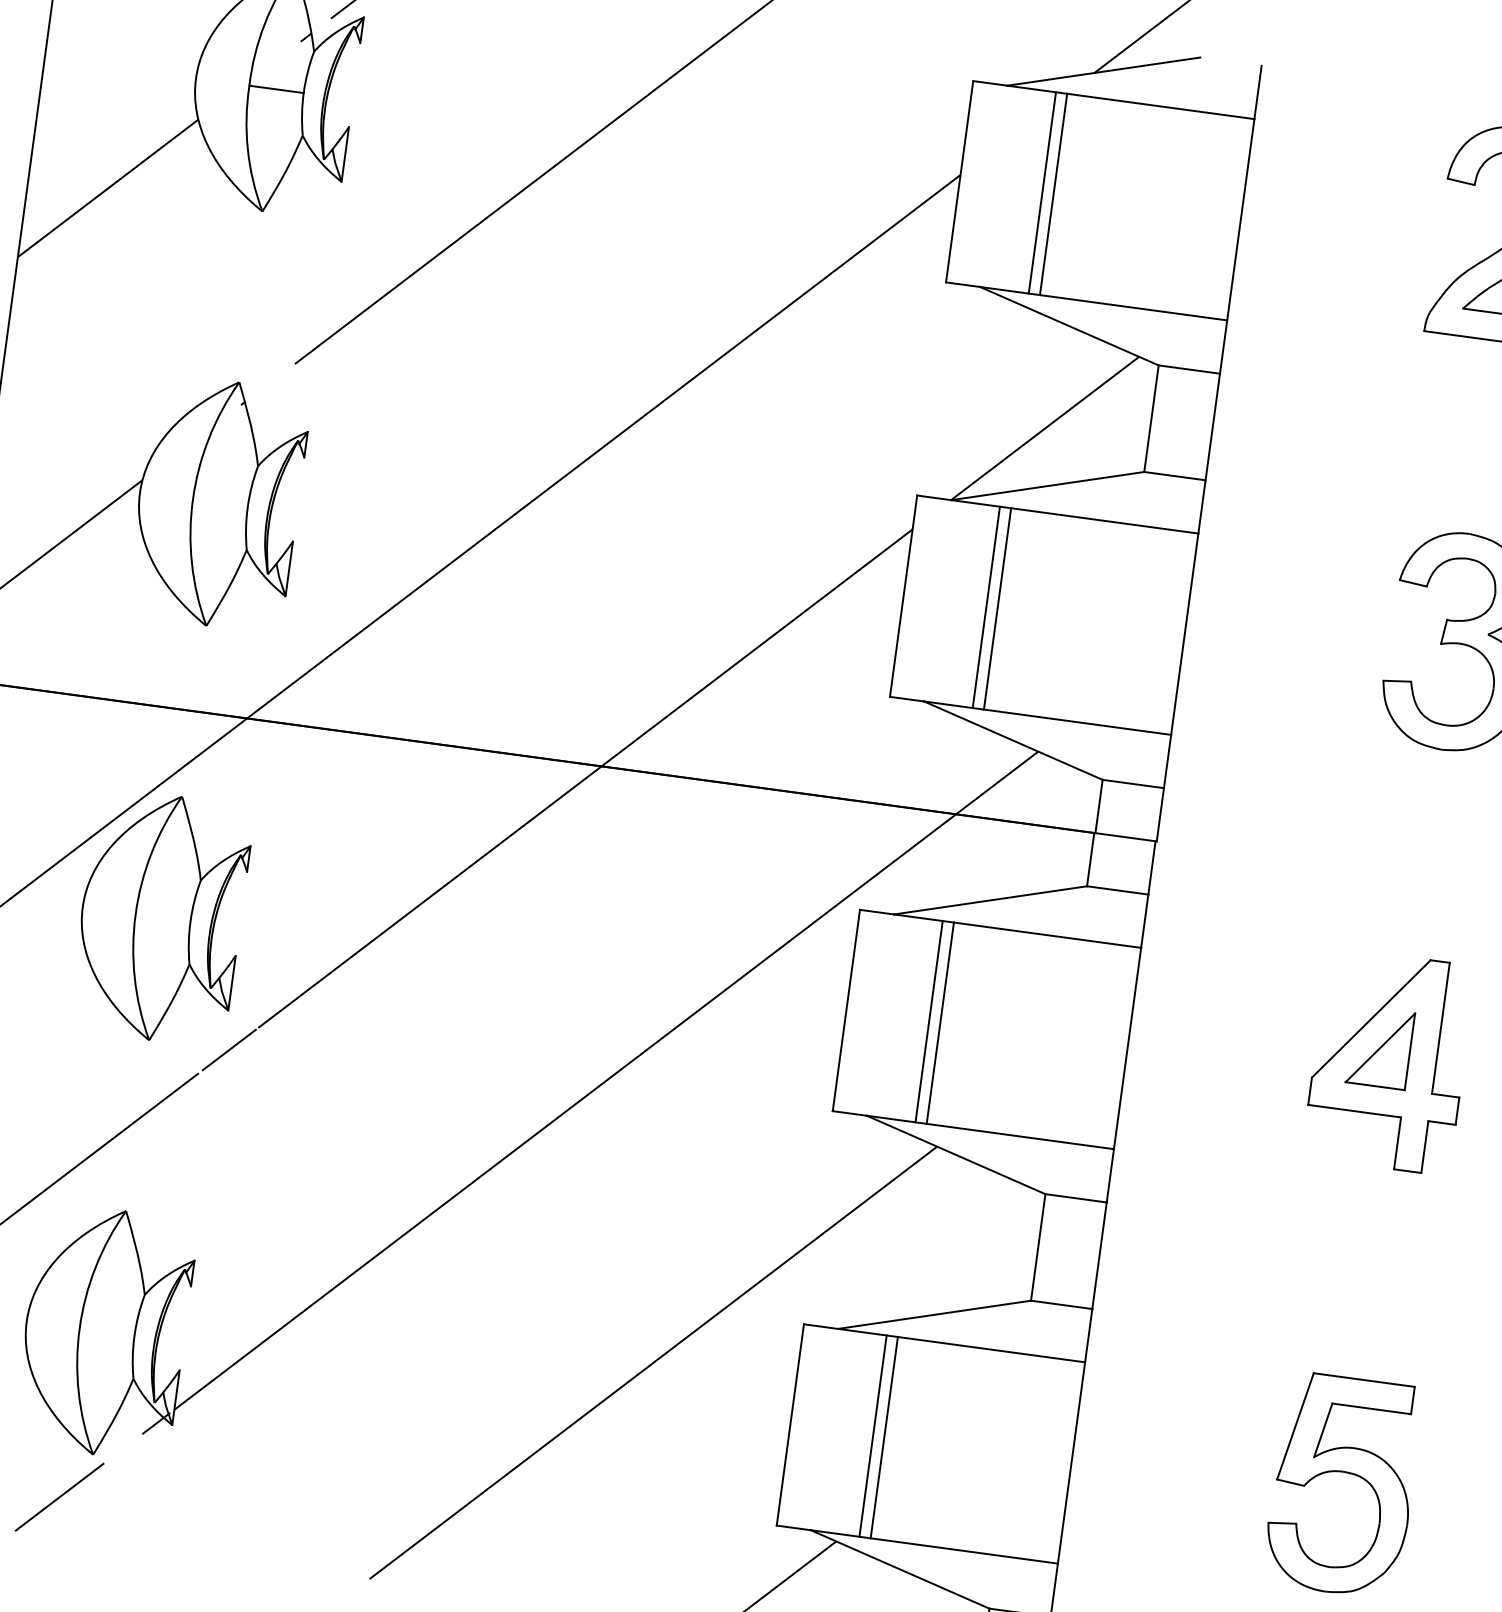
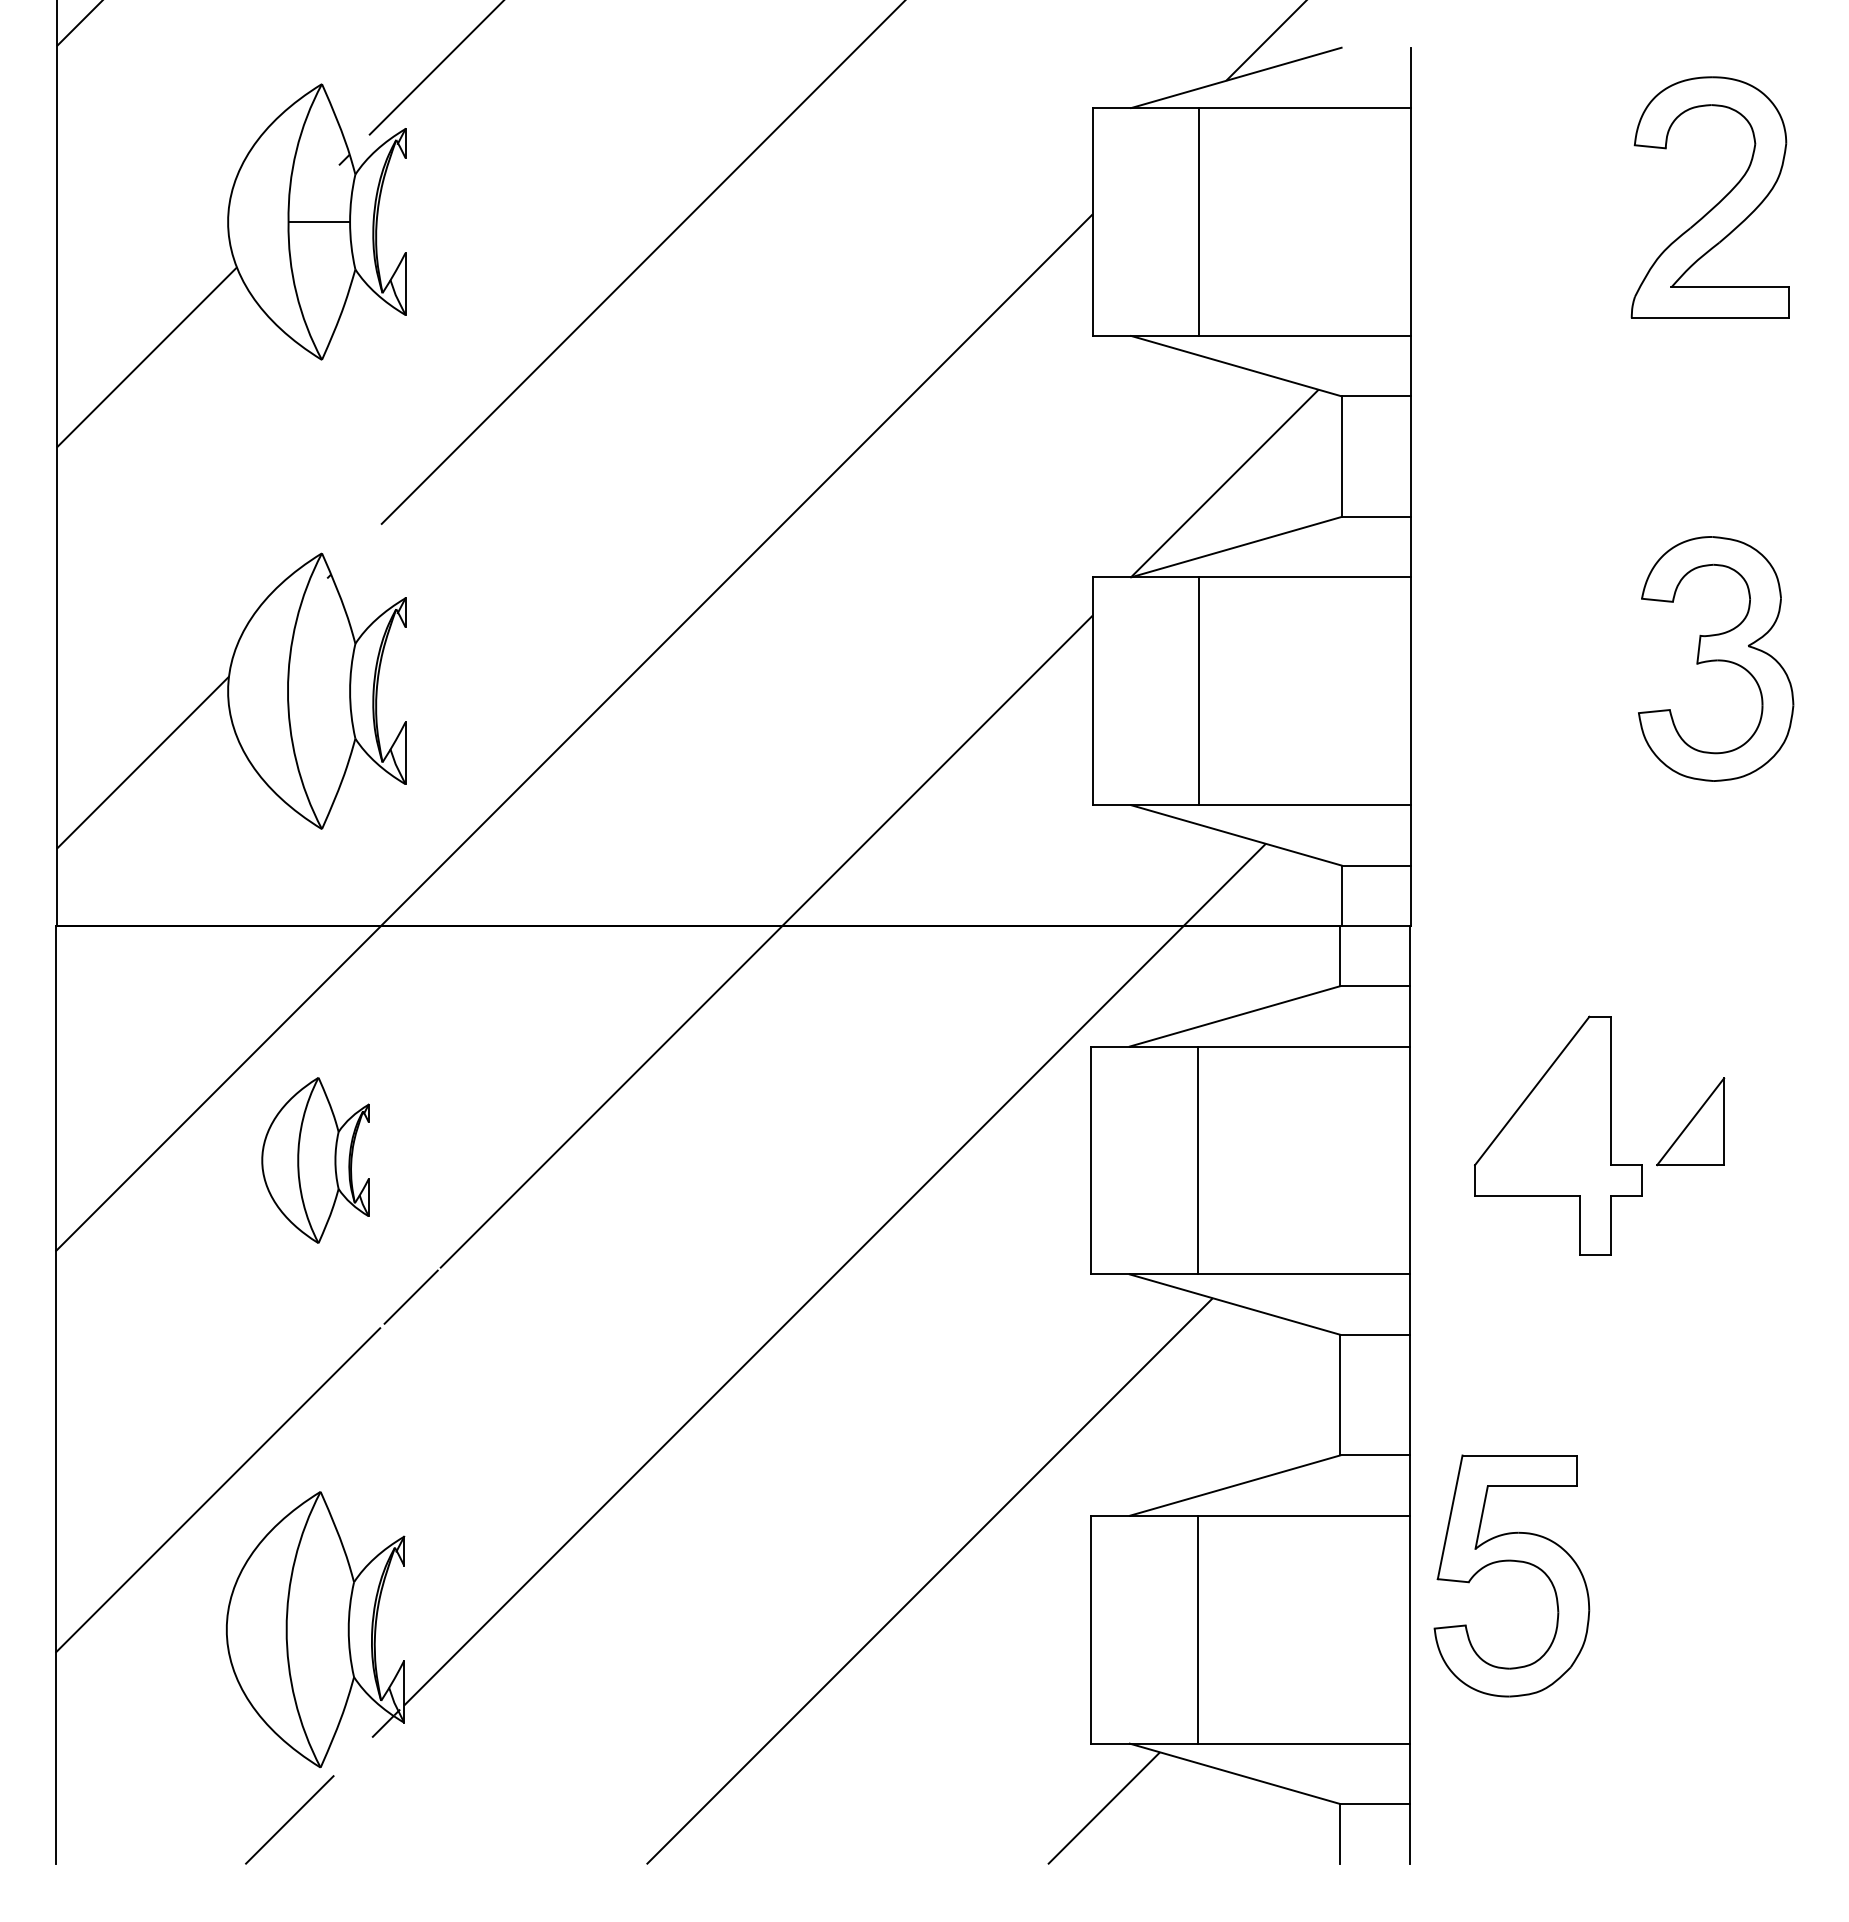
line: (1042, 192) -> (1186, 221), removed
line: (986, 607) -> (1186, 691), removed
part: (161, 917) -> (315, 1160), size x0.6
line: (928, 1021) -> (1184, 1160), removed
part: (1389, 1061) -> (1558, 1135), moved
line: (872, 1435) -> (1184, 1629), removed
part: (1344, 1472) -> (1511, 1561), moved

